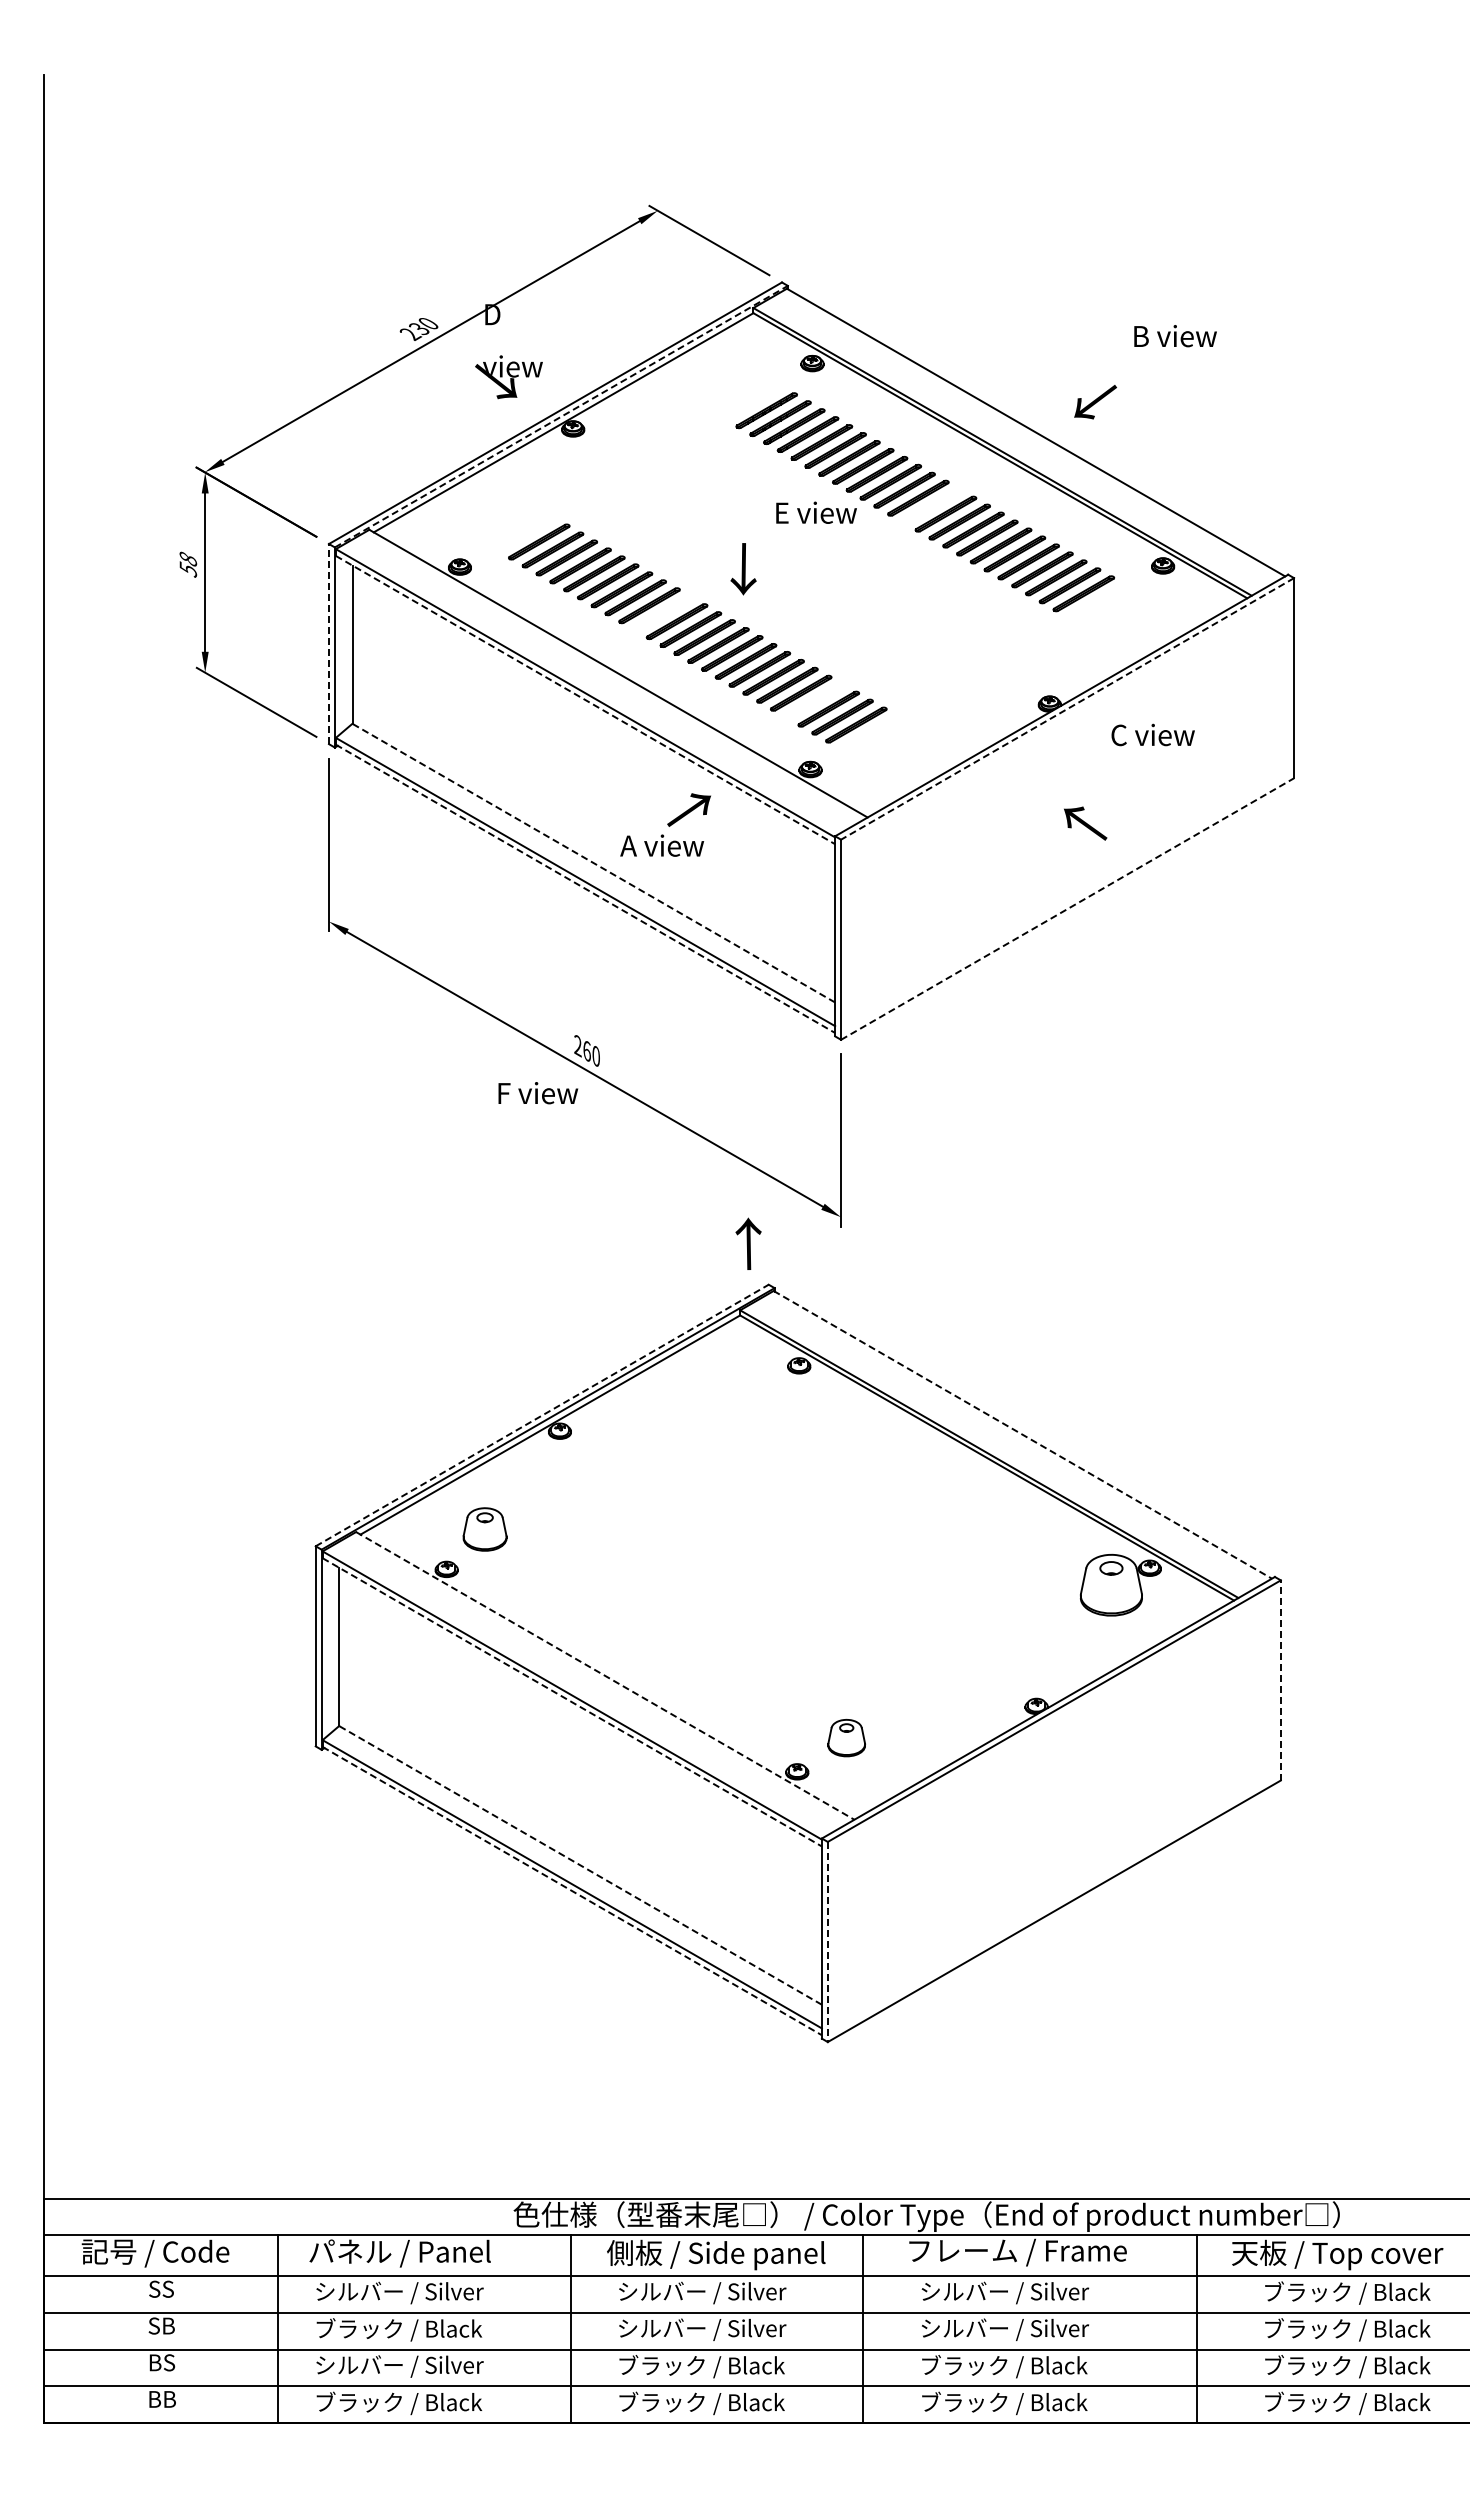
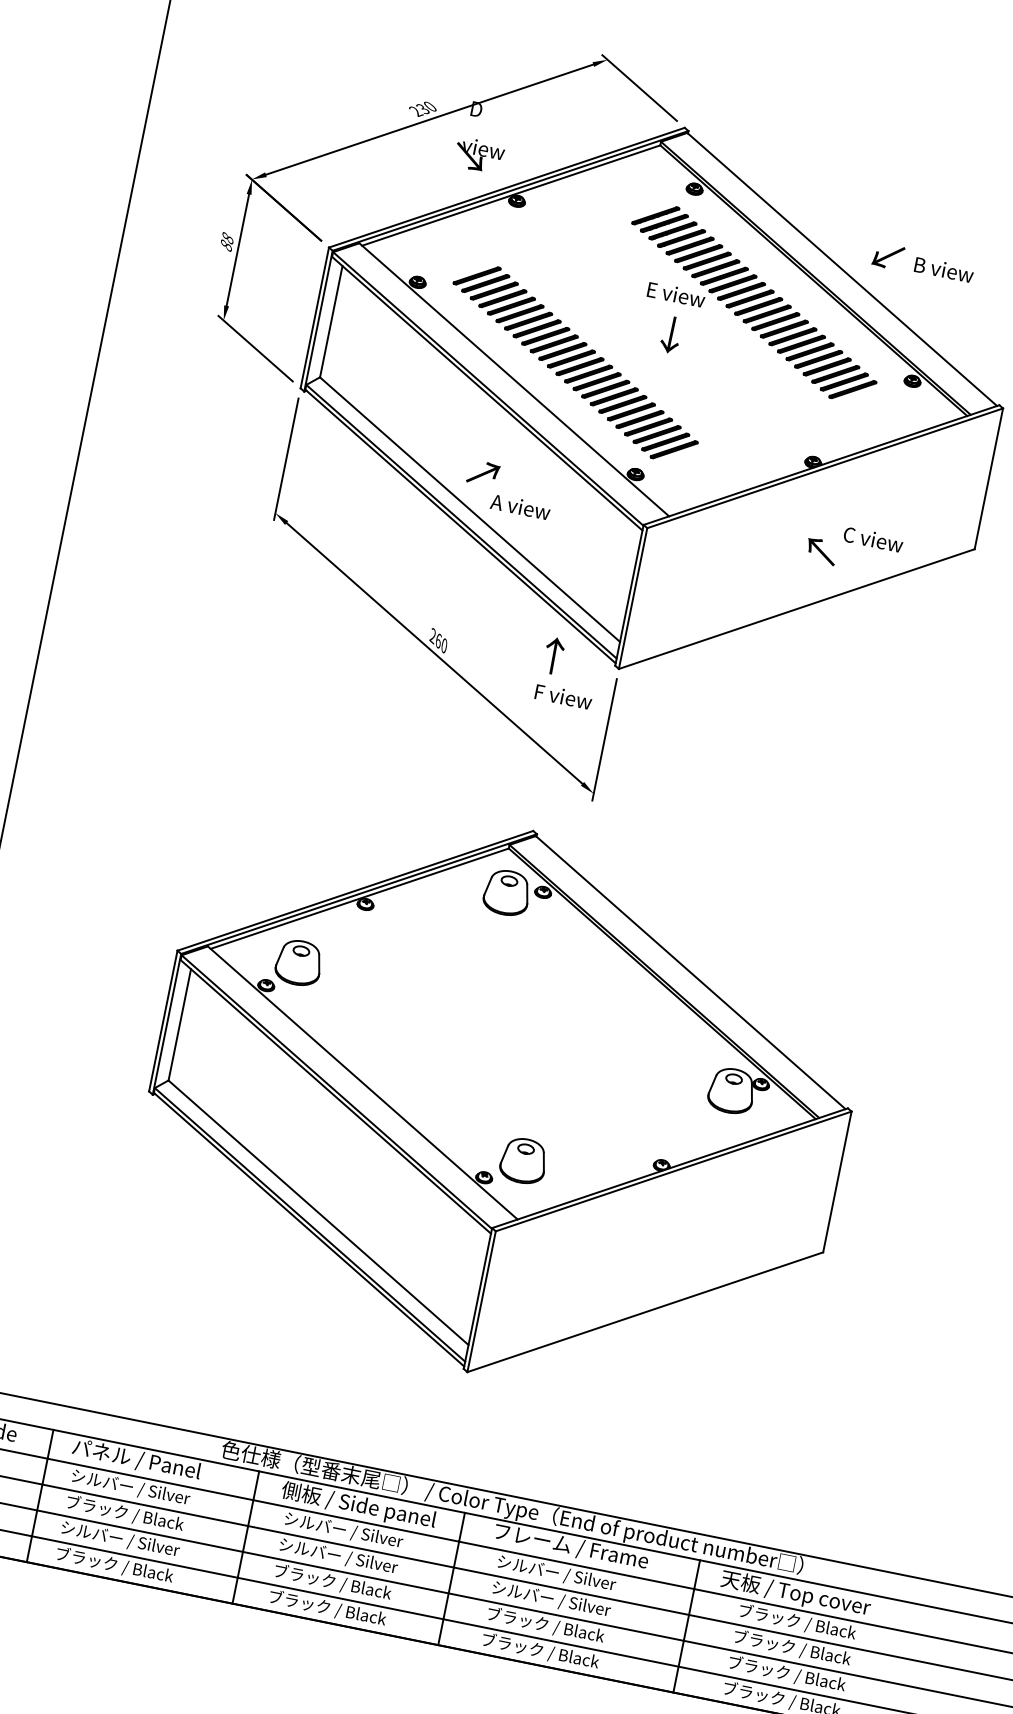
text: (1175, 336) -> (944, 270), moved
line: (561, 416) -> (510, 190), dashed -> solid
part: (932, 505) -> (759, 306), added
text: (187, 569) -> (225, 245), 58 -> 88
text: (743, 569) -> (671, 335), moved
part: (663, 613) -> (554, 343), added
line: (328, 643) -> (314, 317), dashed -> solid
line: (585, 700) -> (487, 394), dashed -> solid
part: (814, 700) -> (648, 426), added
line: (1067, 708) -> (825, 468), dashed -> solid
text: (1152, 734) -> (873, 539), moved
text: (688, 809) -> (483, 472), moved
line: (593, 863) -> (469, 509), dashed -> solid
line: (585, 889) -> (460, 526), dashed -> solid
line: (1067, 909) -> (796, 609), dashed -> solid
text: (538, 1093) -> (563, 697), moved
text: (748, 1243) -> (553, 655), moved
part: (749, 1376) -> (506, 892), added
line: (542, 1415) -> (355, 890), dashed -> solid
line: (1022, 1434) -> (690, 972), dashed -> solid
part: (484, 1529) -> (298, 962), size x1.43
line: (605, 1675) -> (363, 1082), dashed -> solid
line: (1280, 1679) -> (837, 1181), dashed -> solid
line: (572, 1702) -> (335, 1097), dashed -> solid
part: (846, 1737) -> (523, 1160), size x1.67
line: (580, 1865) -> (318, 1212), dashed -> solid
line: (572, 1891) -> (309, 1229), dashed -> solid
line: (827, 1942) -> (481, 1302), dashed -> solid

